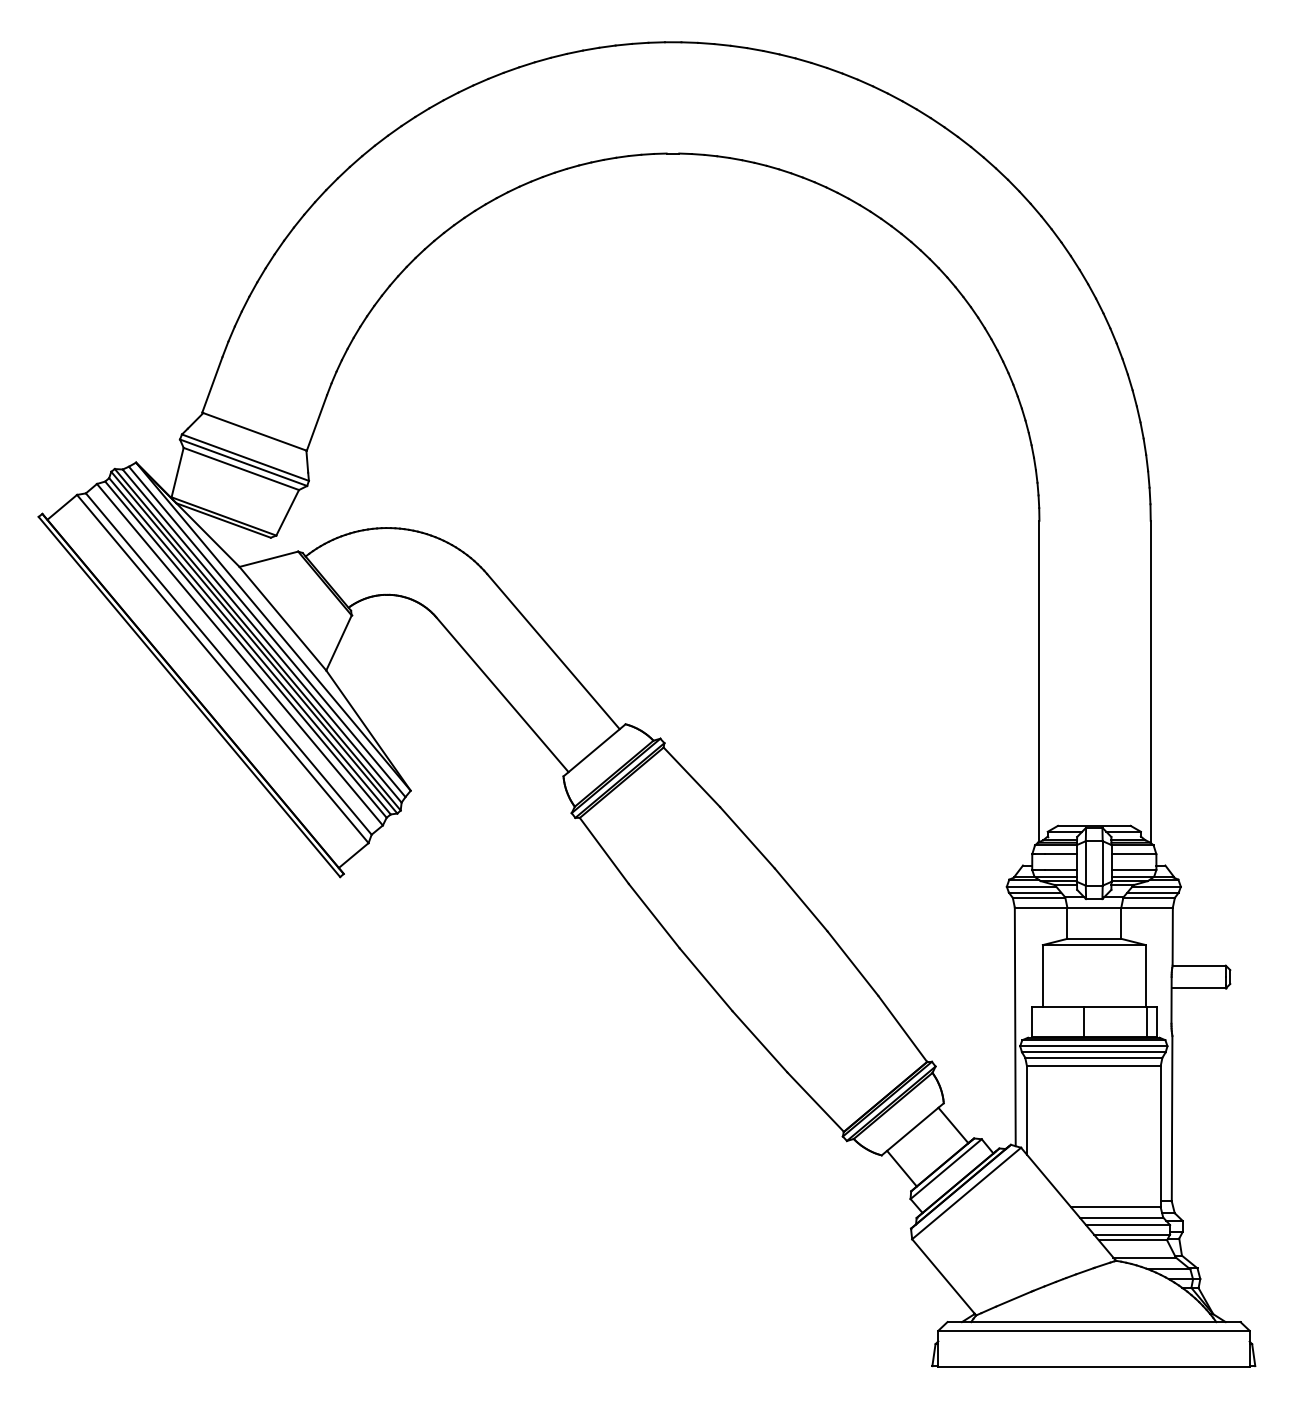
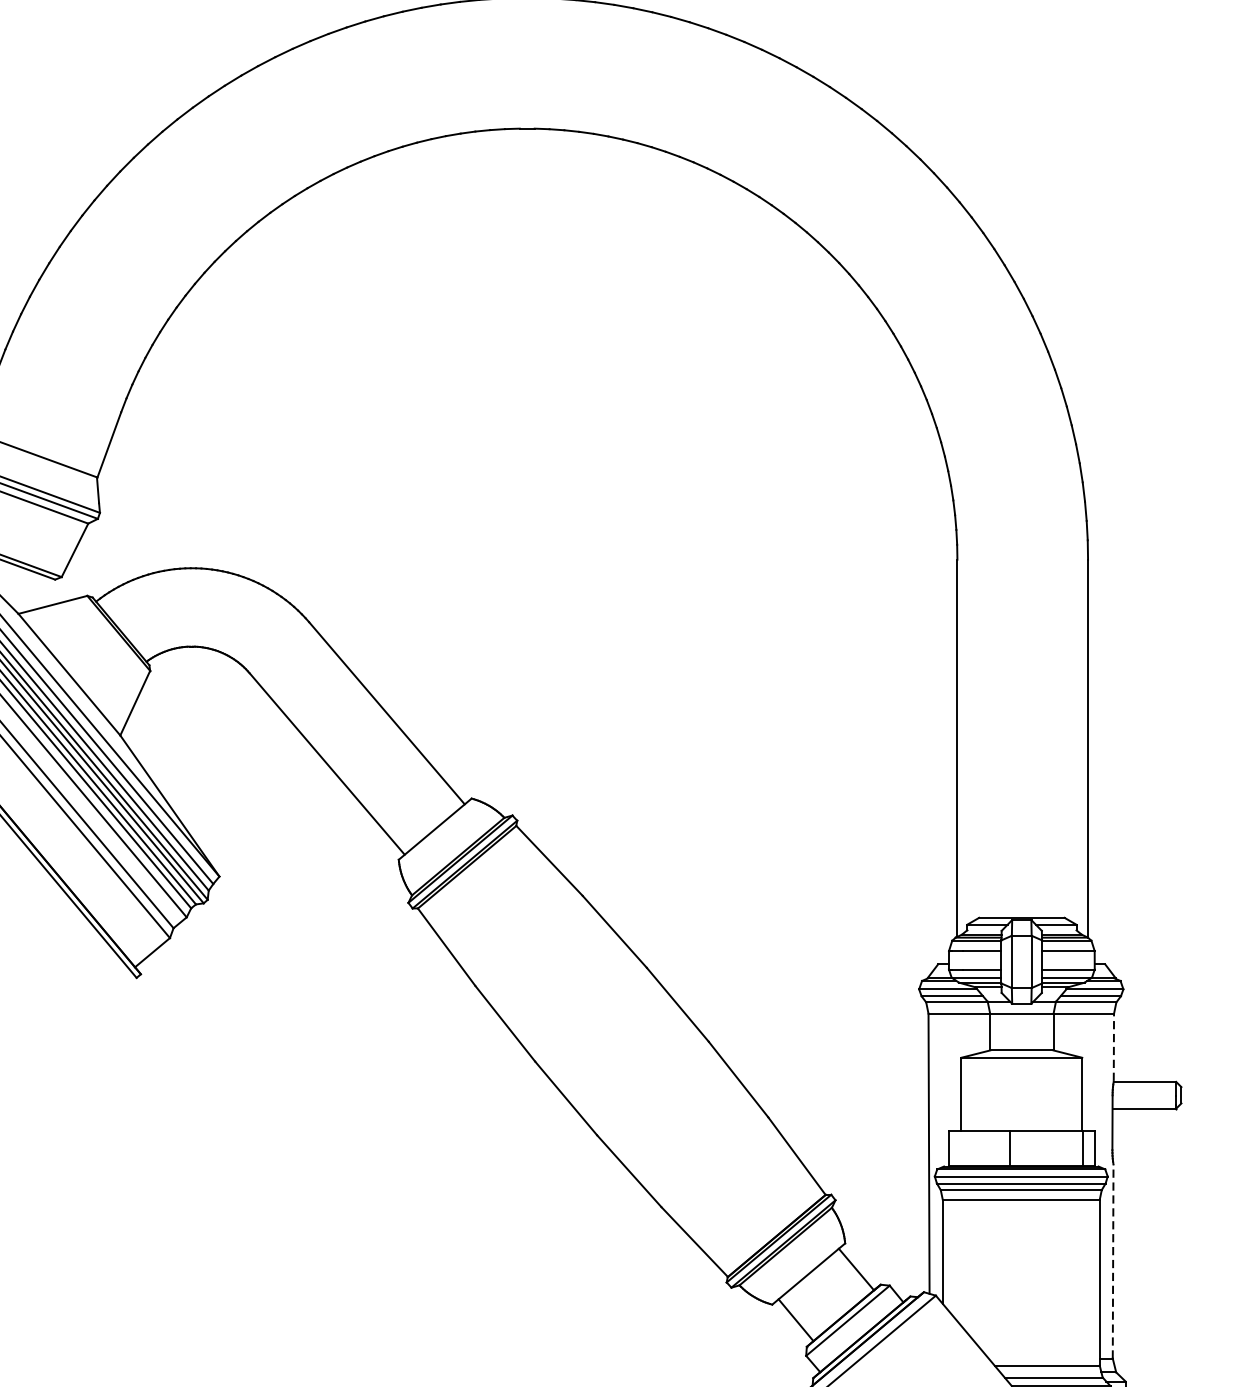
line: (1172, 936) -> (1113, 1047), solid -> dashed
line: (1172, 1118) -> (1113, 1261), solid -> dashed

